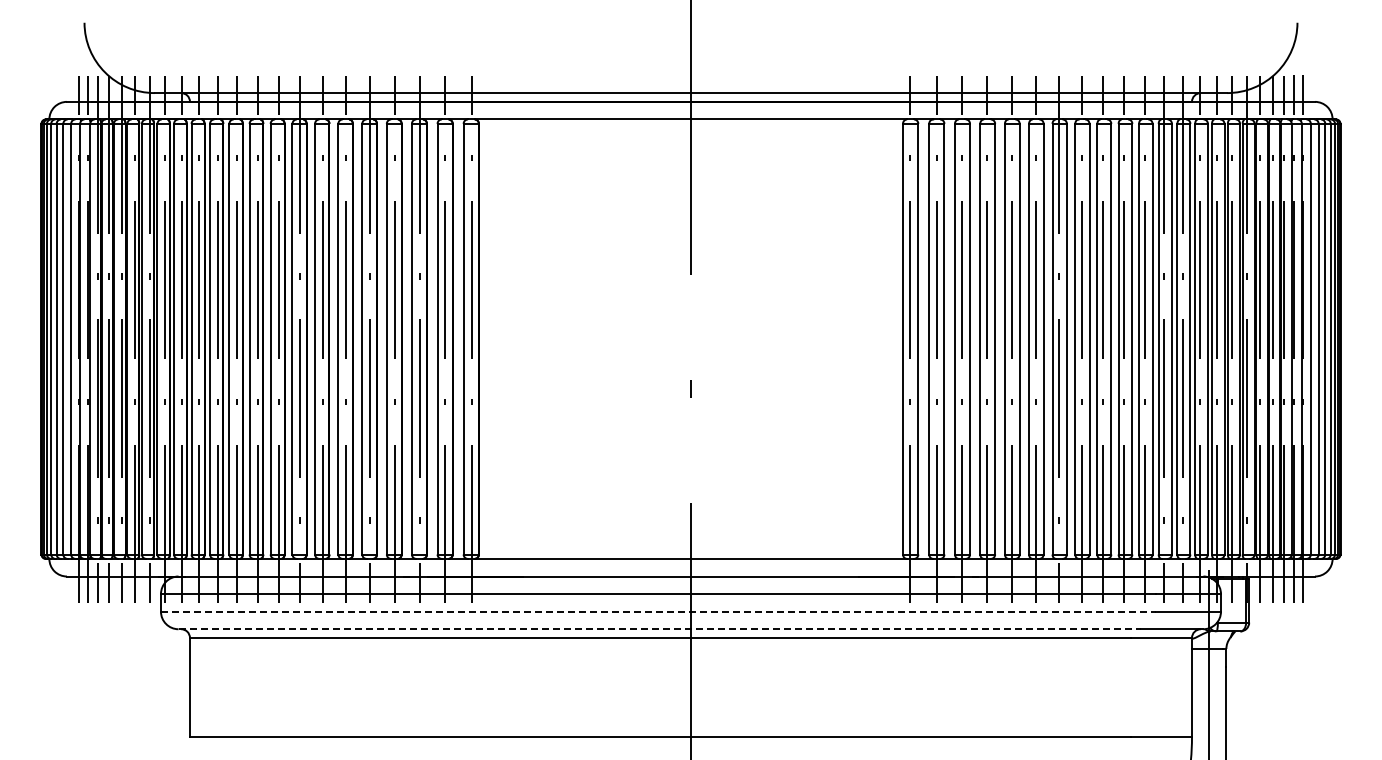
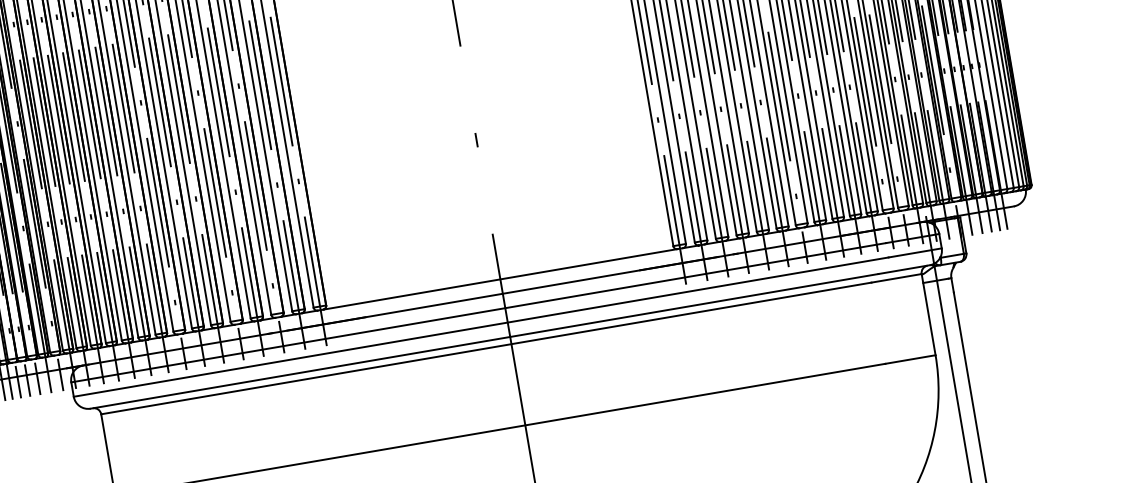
line: (658, 611) -> (481, 326), dashed -> solid
line: (660, 629) -> (485, 341), dashed -> solid

